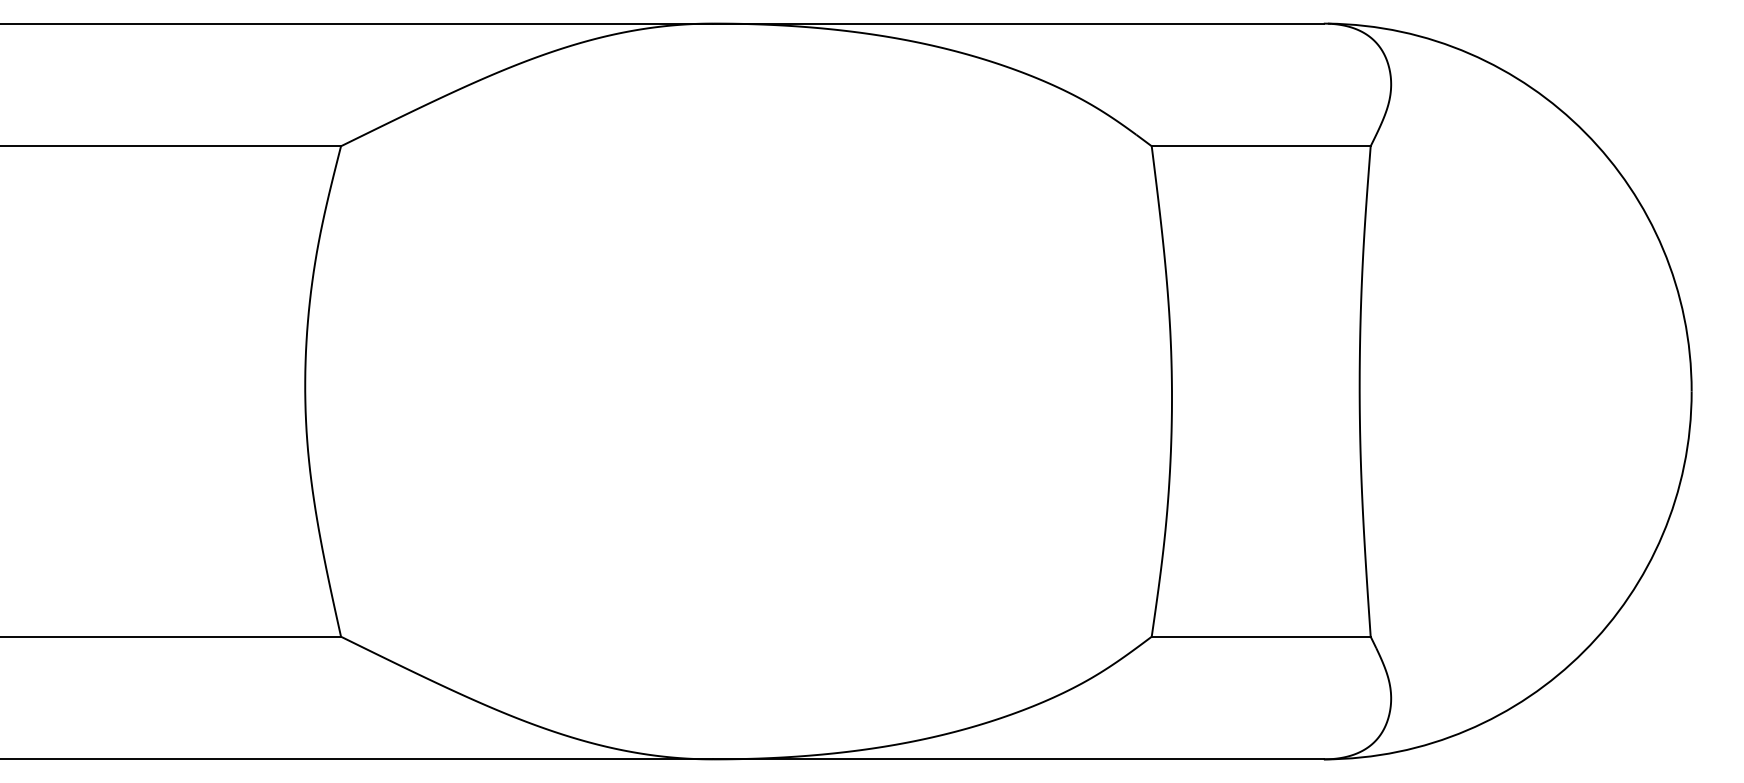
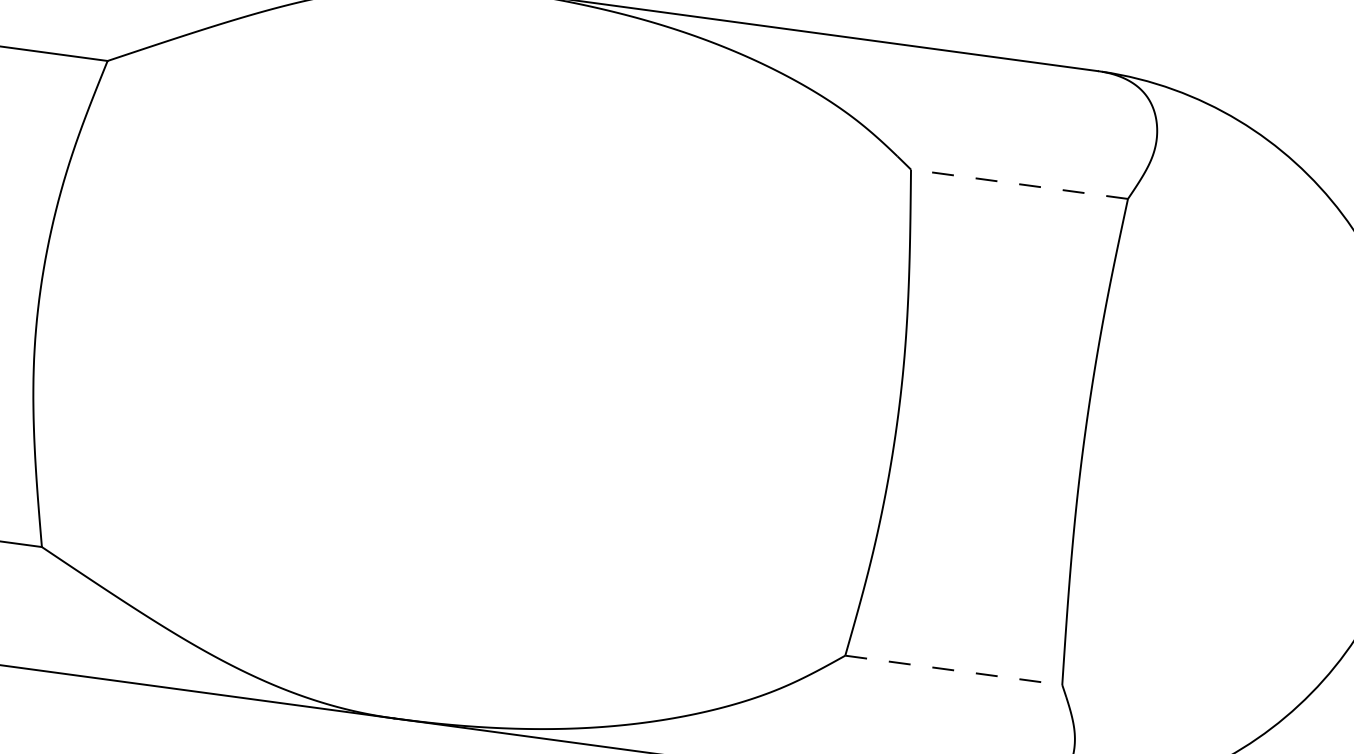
line: (1260, 146) -> (1018, 184), solid -> dashed
line: (1261, 636) -> (954, 670), solid -> dashed

